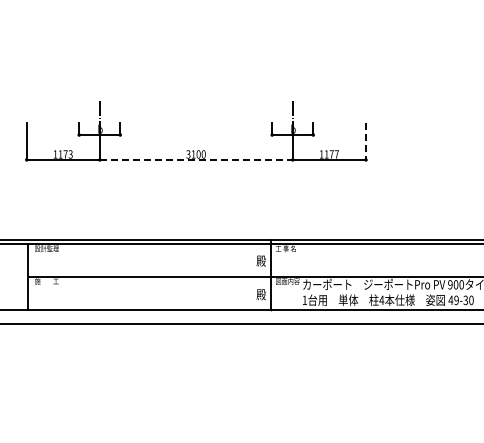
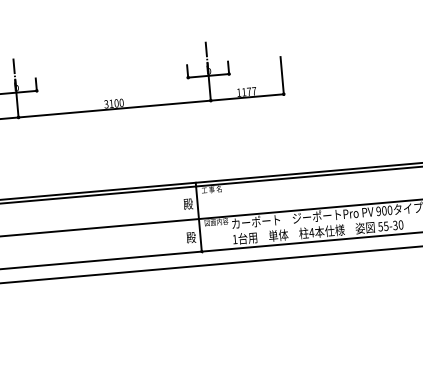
line: (366, 141) -> (282, 75), dashed -> solid
line: (196, 159) -> (114, 108), dashed -> solid
text: (453, 300) -> (383, 226), 49-30 -> 55-30

